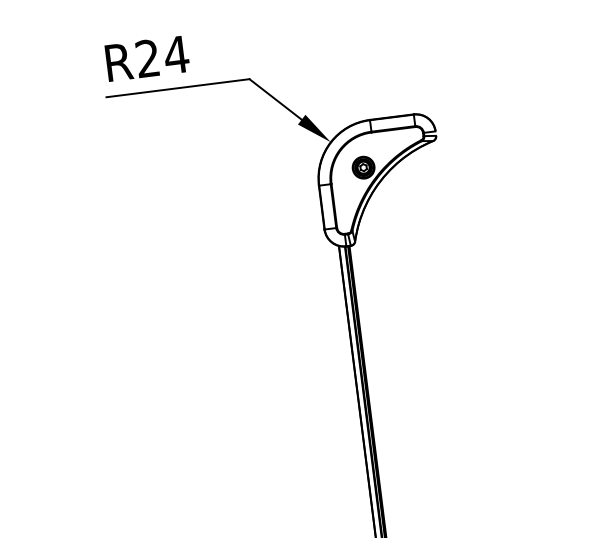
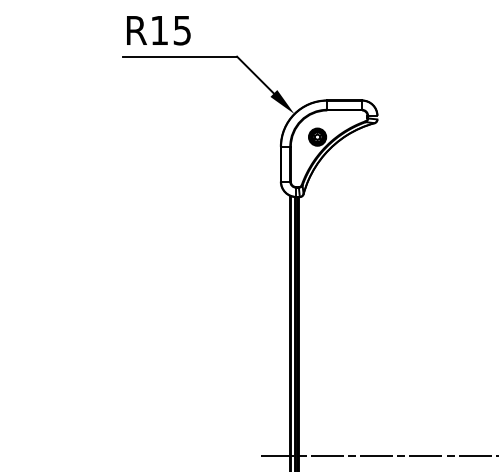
text: (162, 56) -> (171, 30), R24 -> R15

